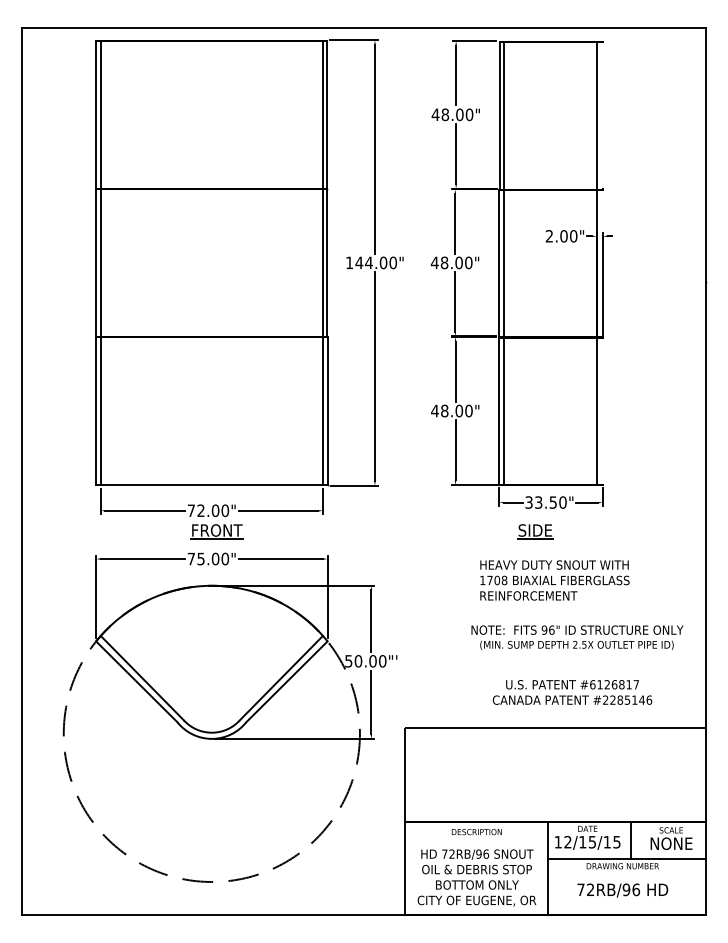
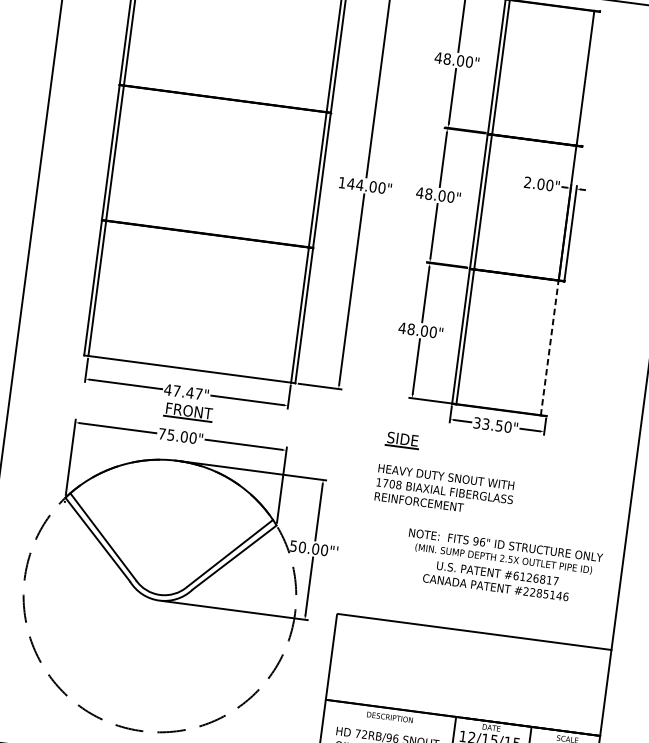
line: (596, 410) -> (549, 347), solid -> dashed
text: (208, 510) -> (183, 391), 72.00" -> 47.47"
part: (535, 531) -> (402, 440), moved
text: (554, 580) -> (444, 491), moved
text: (572, 692) -> (496, 580), moved

